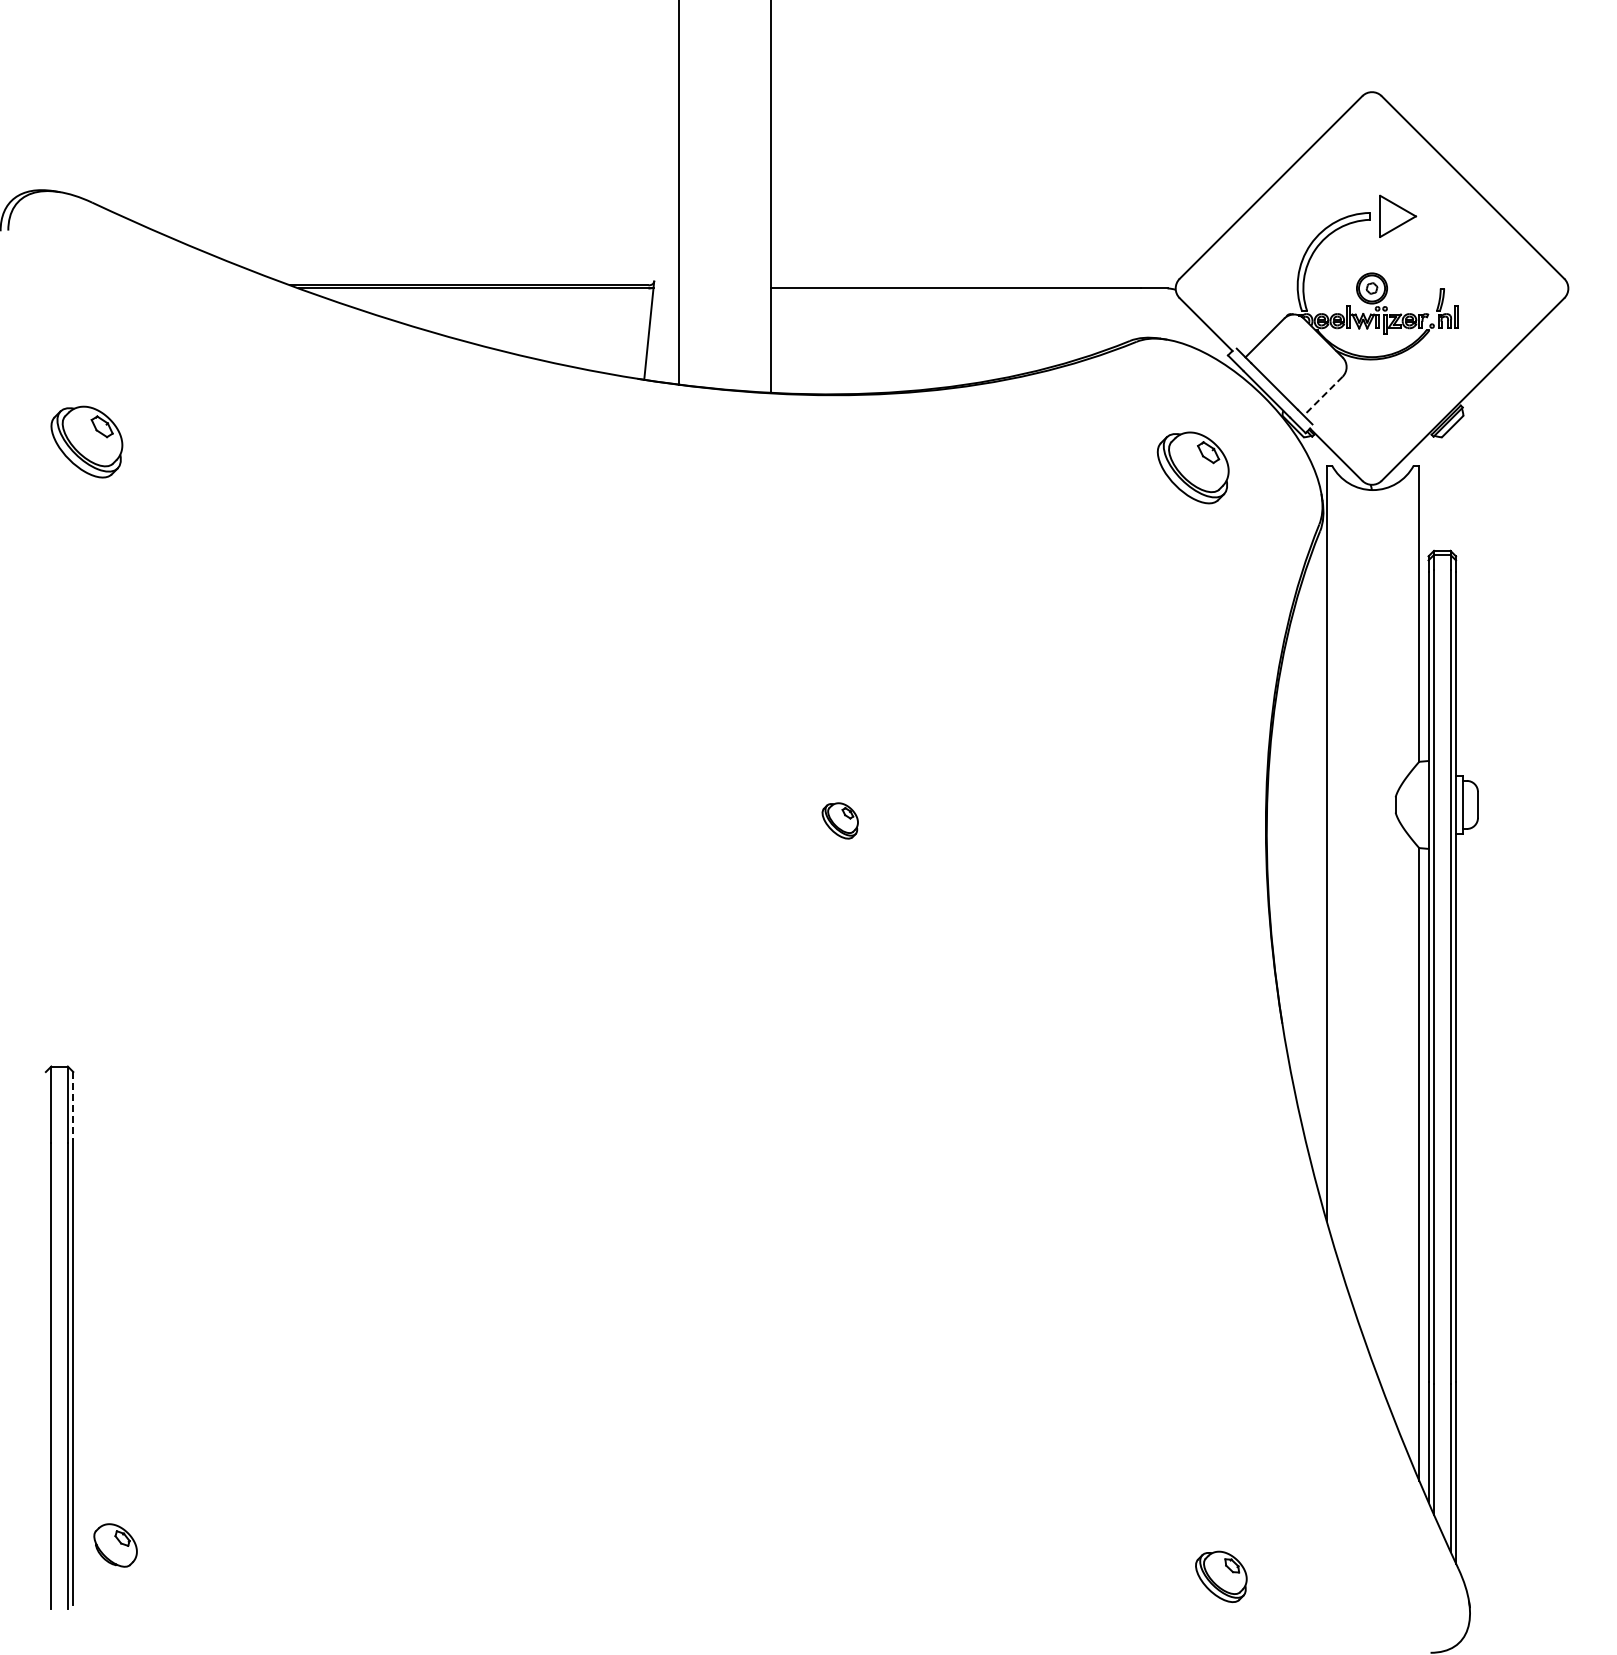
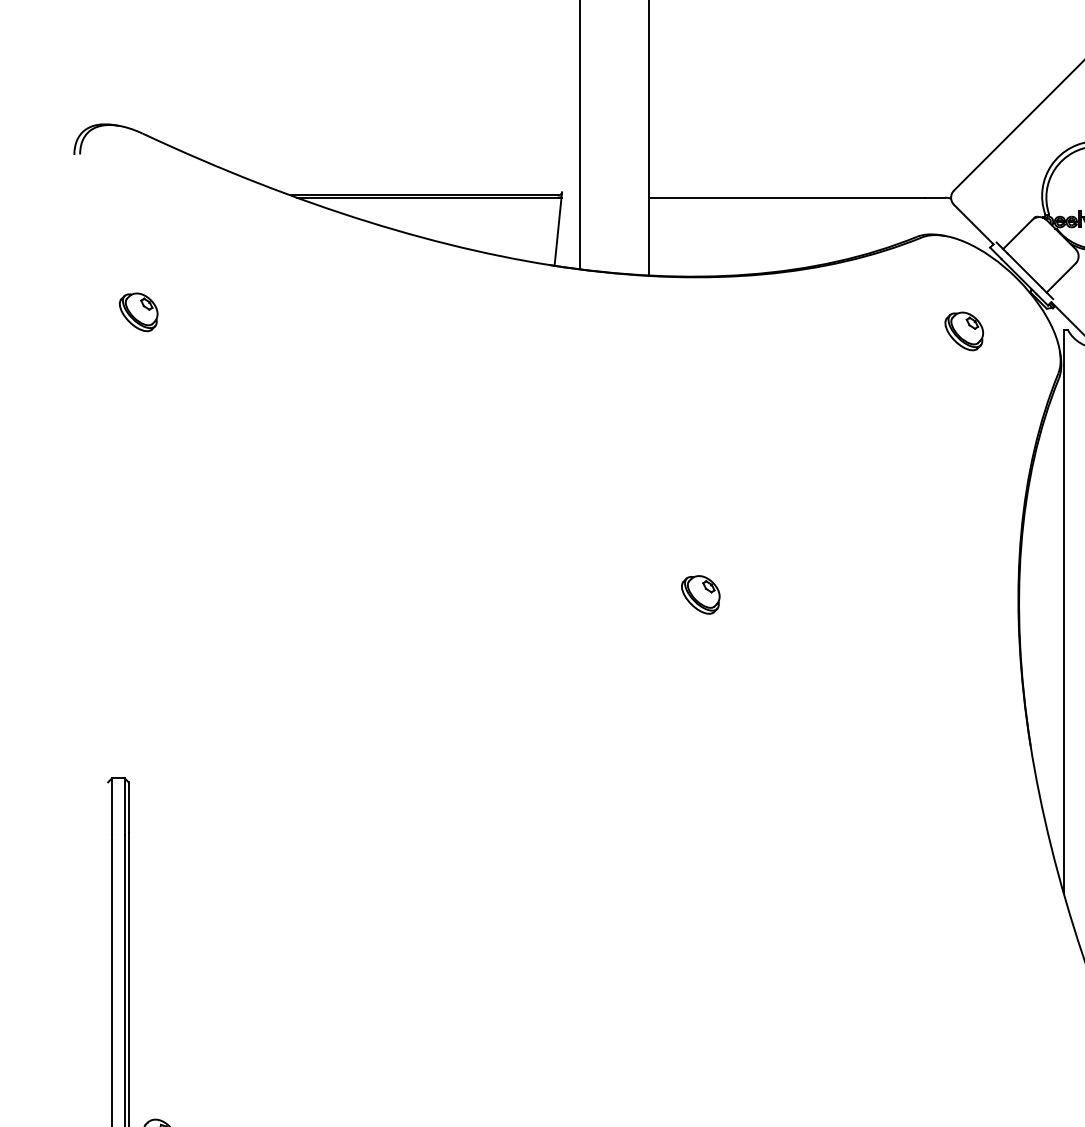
line: (1322, 396) -> (1060, 278), dashed -> solid
part: (86, 442) -> (138, 312), size x0.71
part: (1193, 467) -> (964, 331), size x0.71
part: (840, 820) -> (701, 594), size x1.43
line: (73, 1106) -> (128, 808), dashed -> solid

